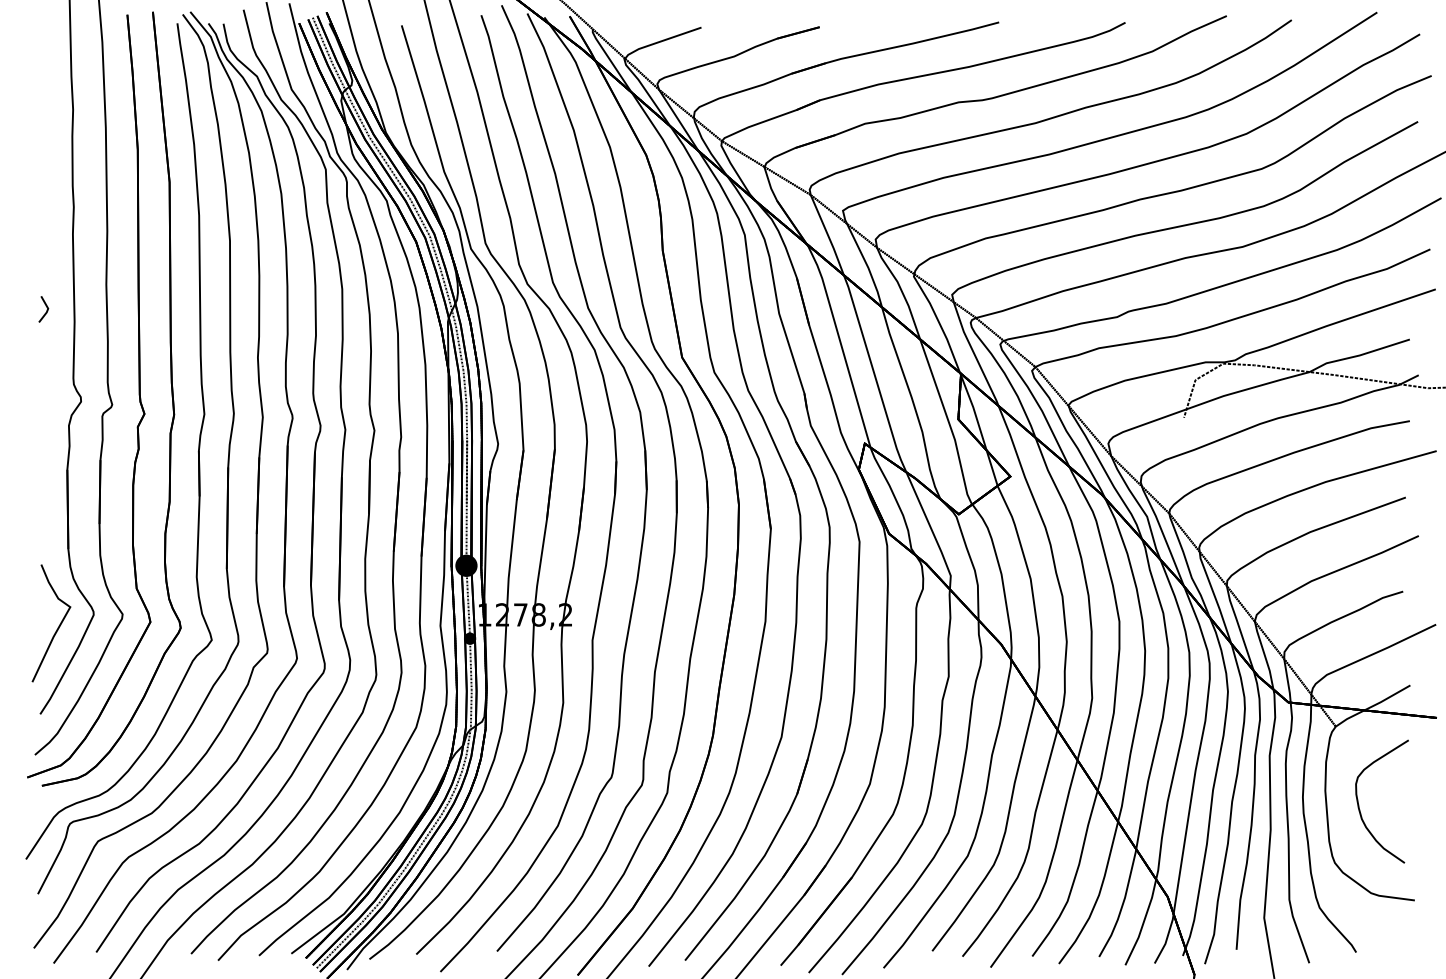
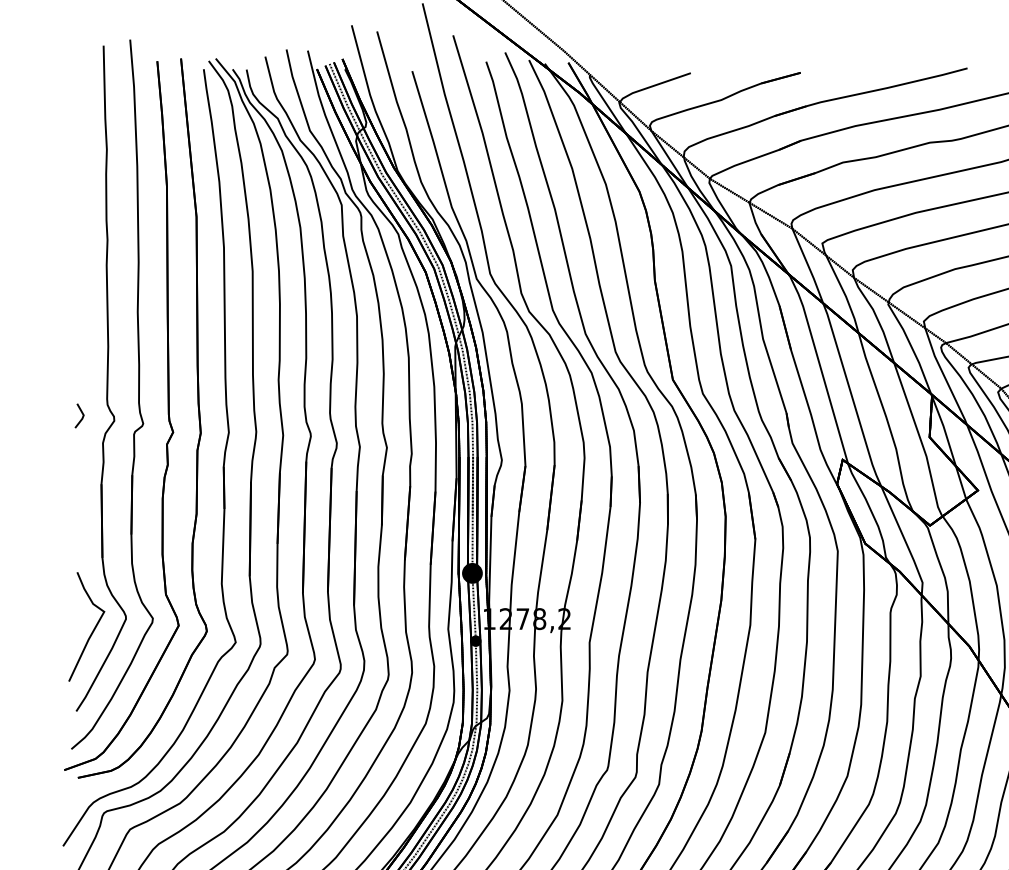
line: (46, 309) -> (82, 416), moved

